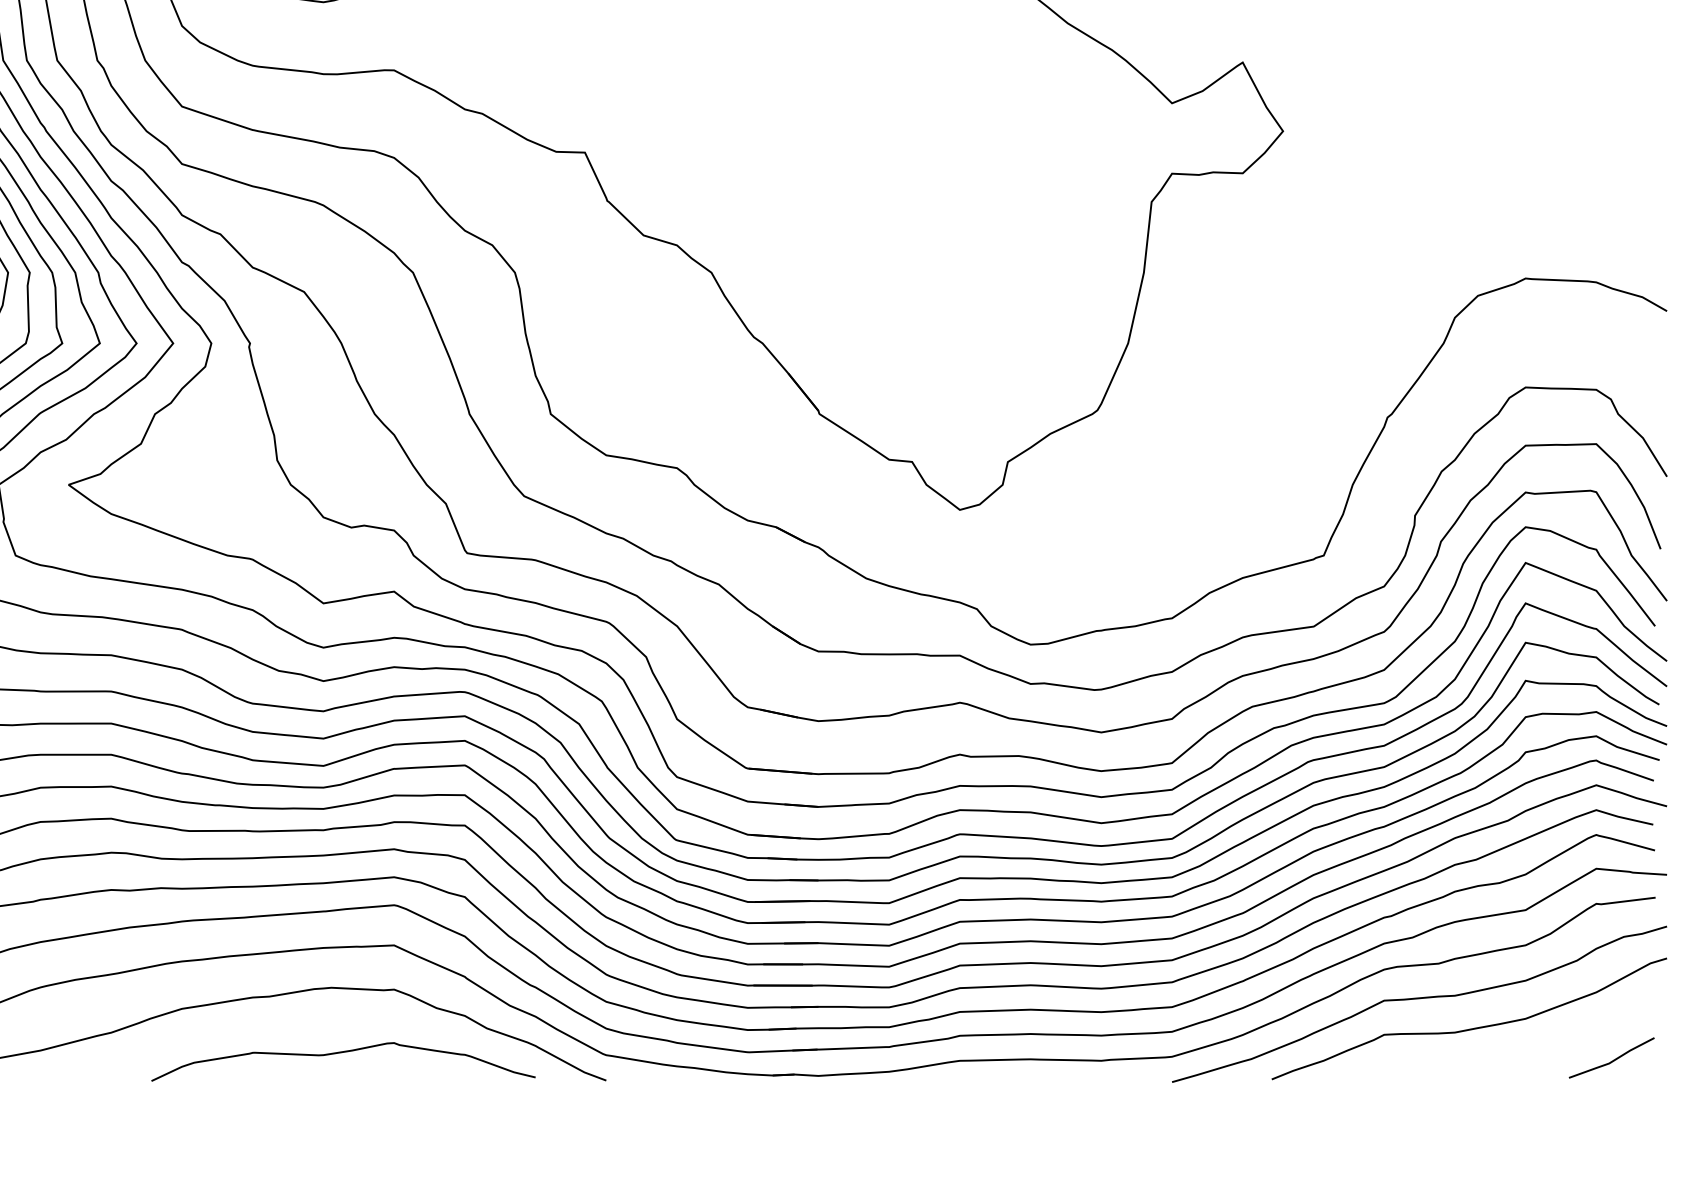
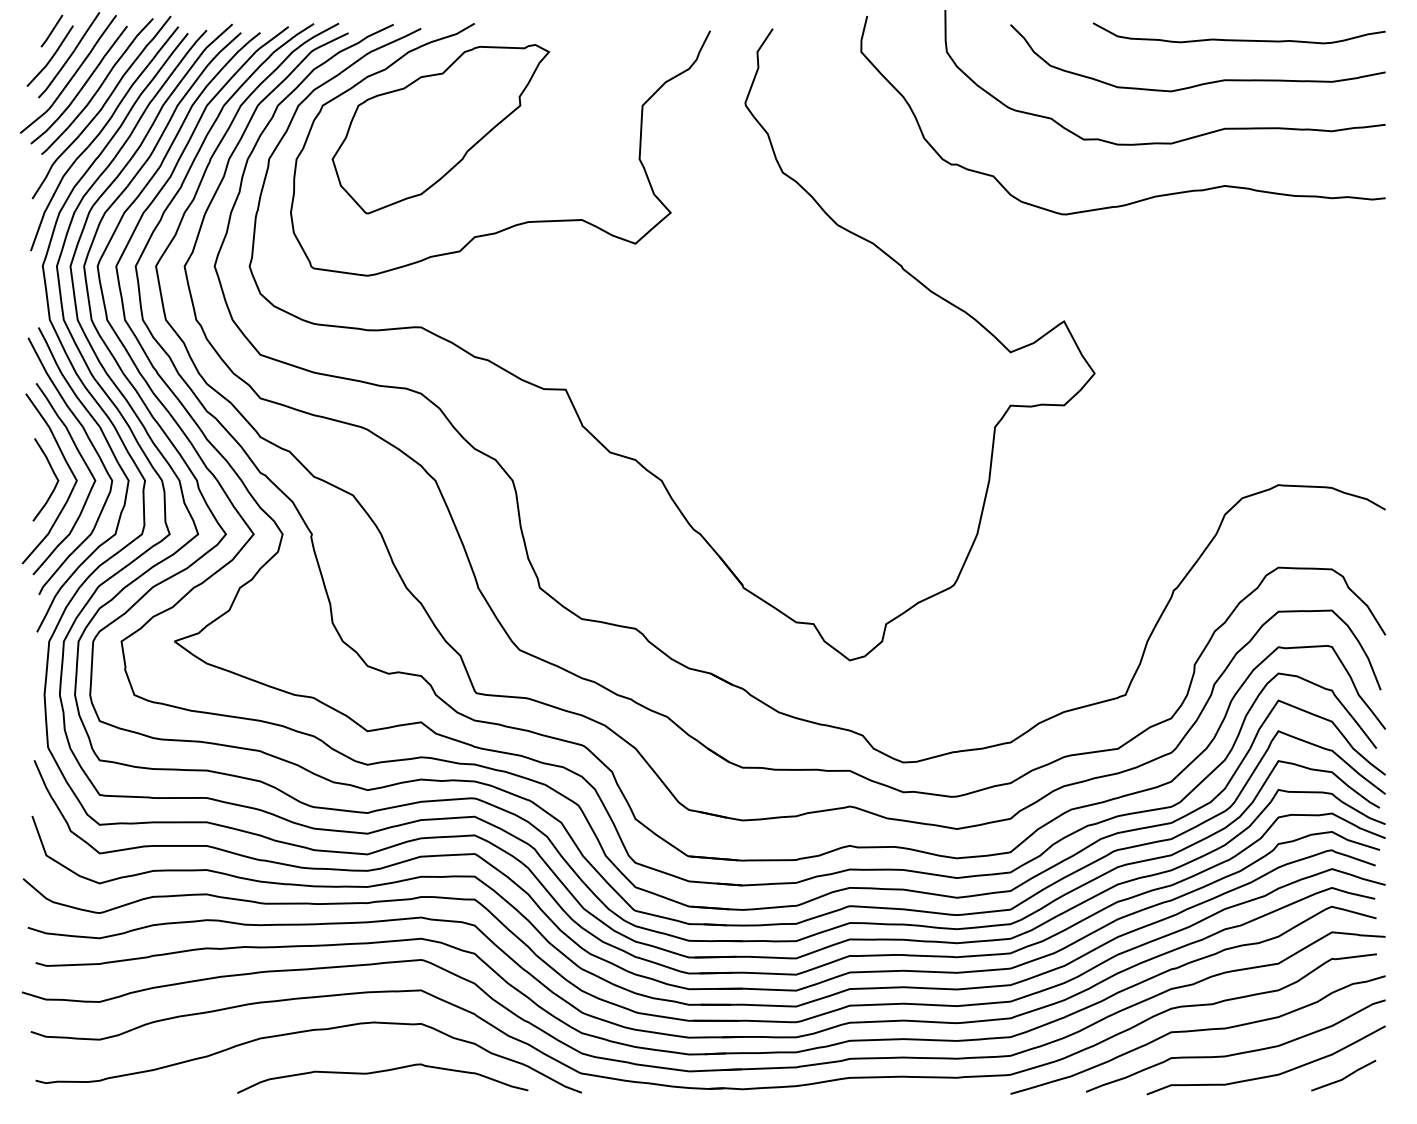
curve: (1511, 1057) -> (1267, 1075), added

